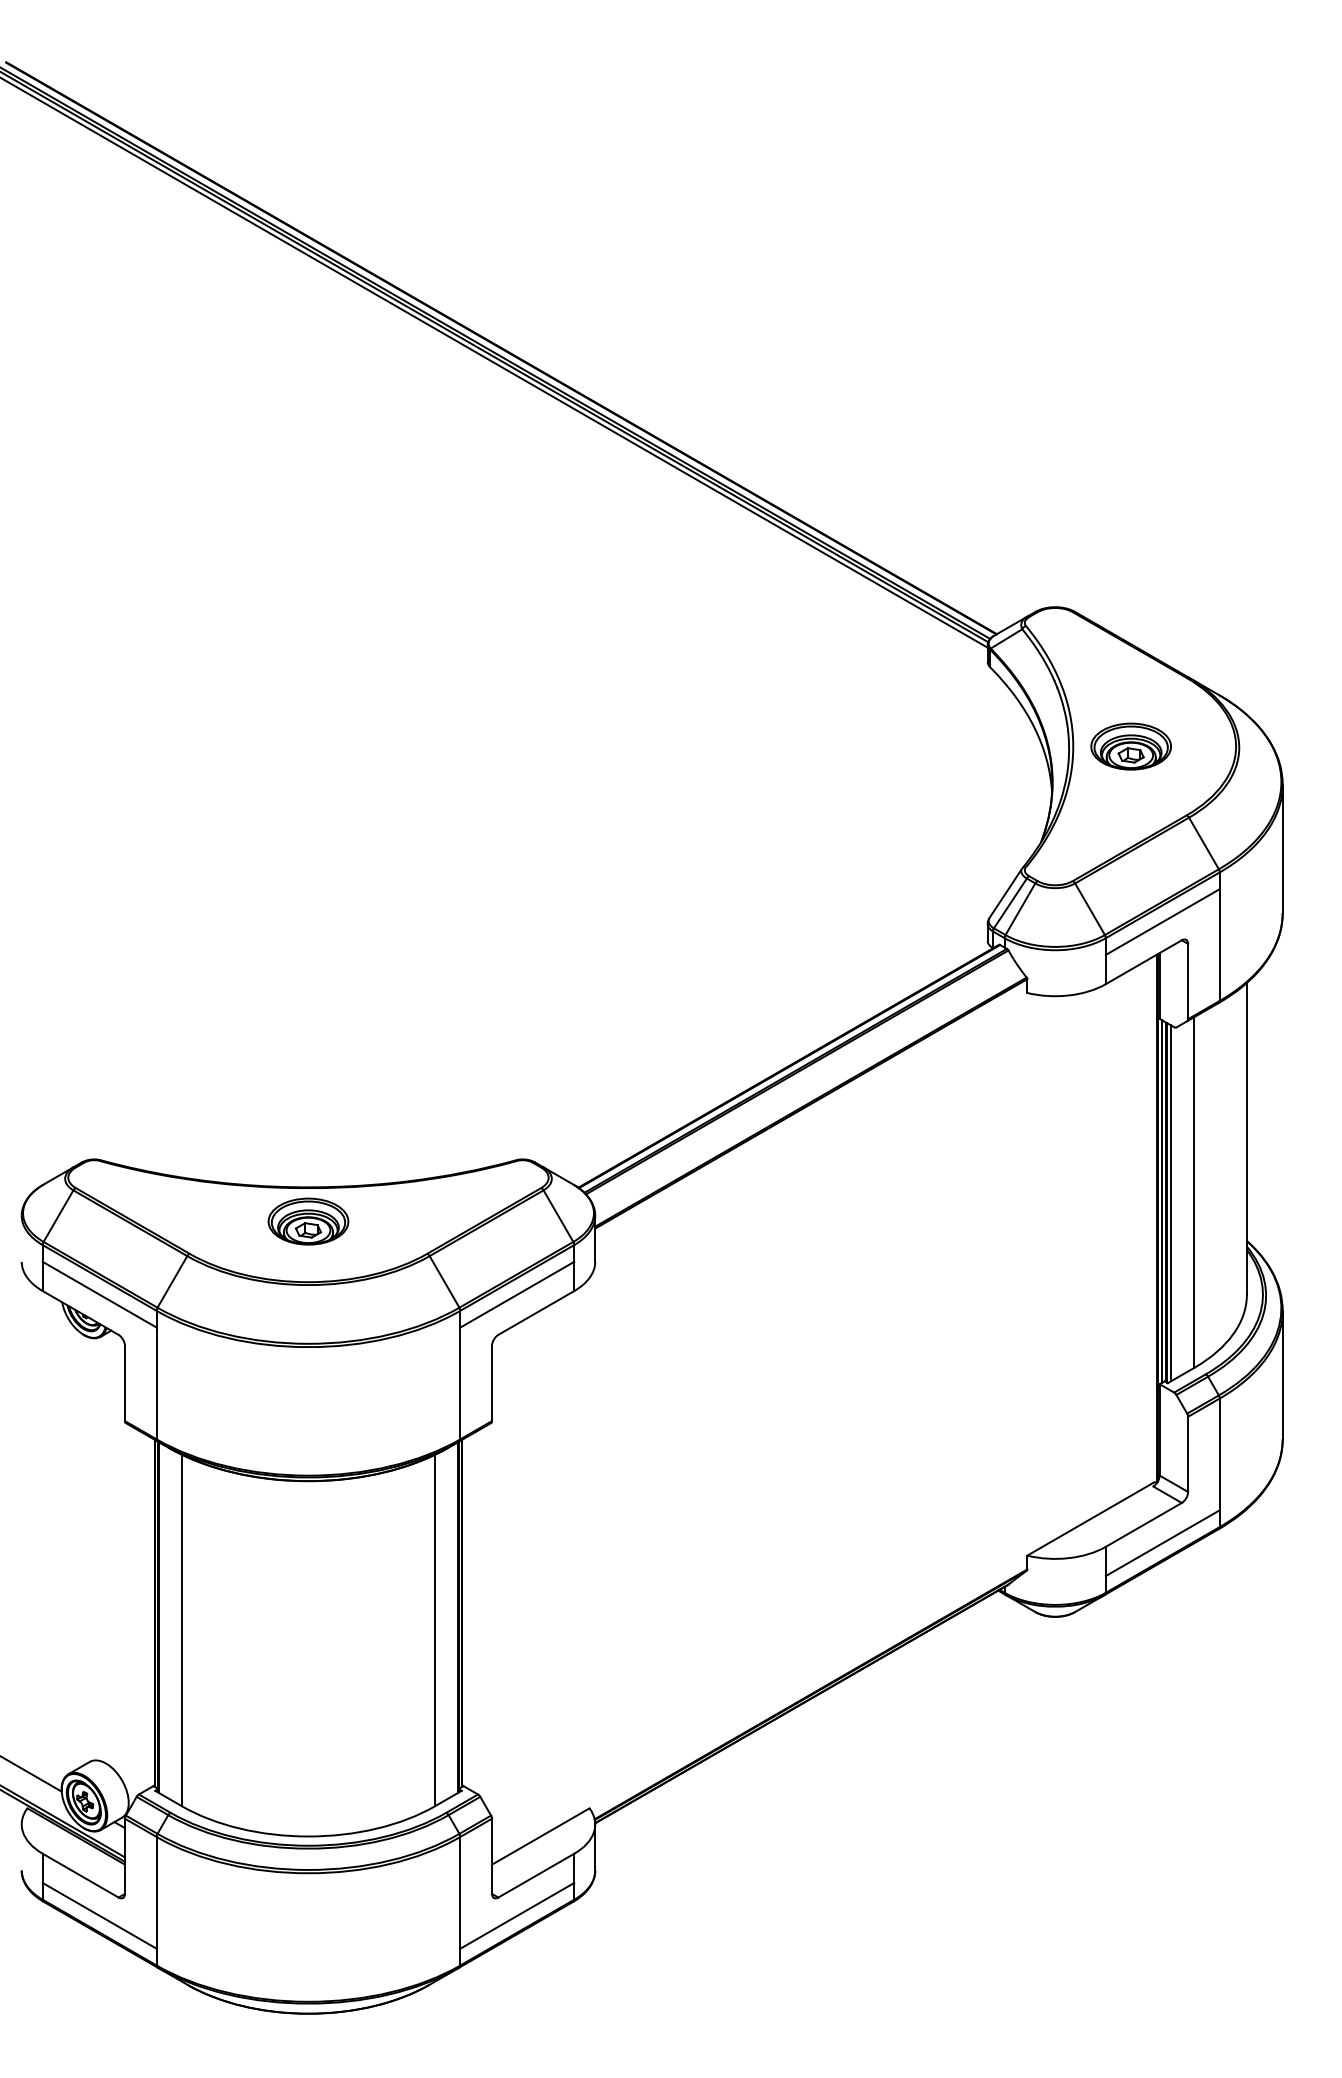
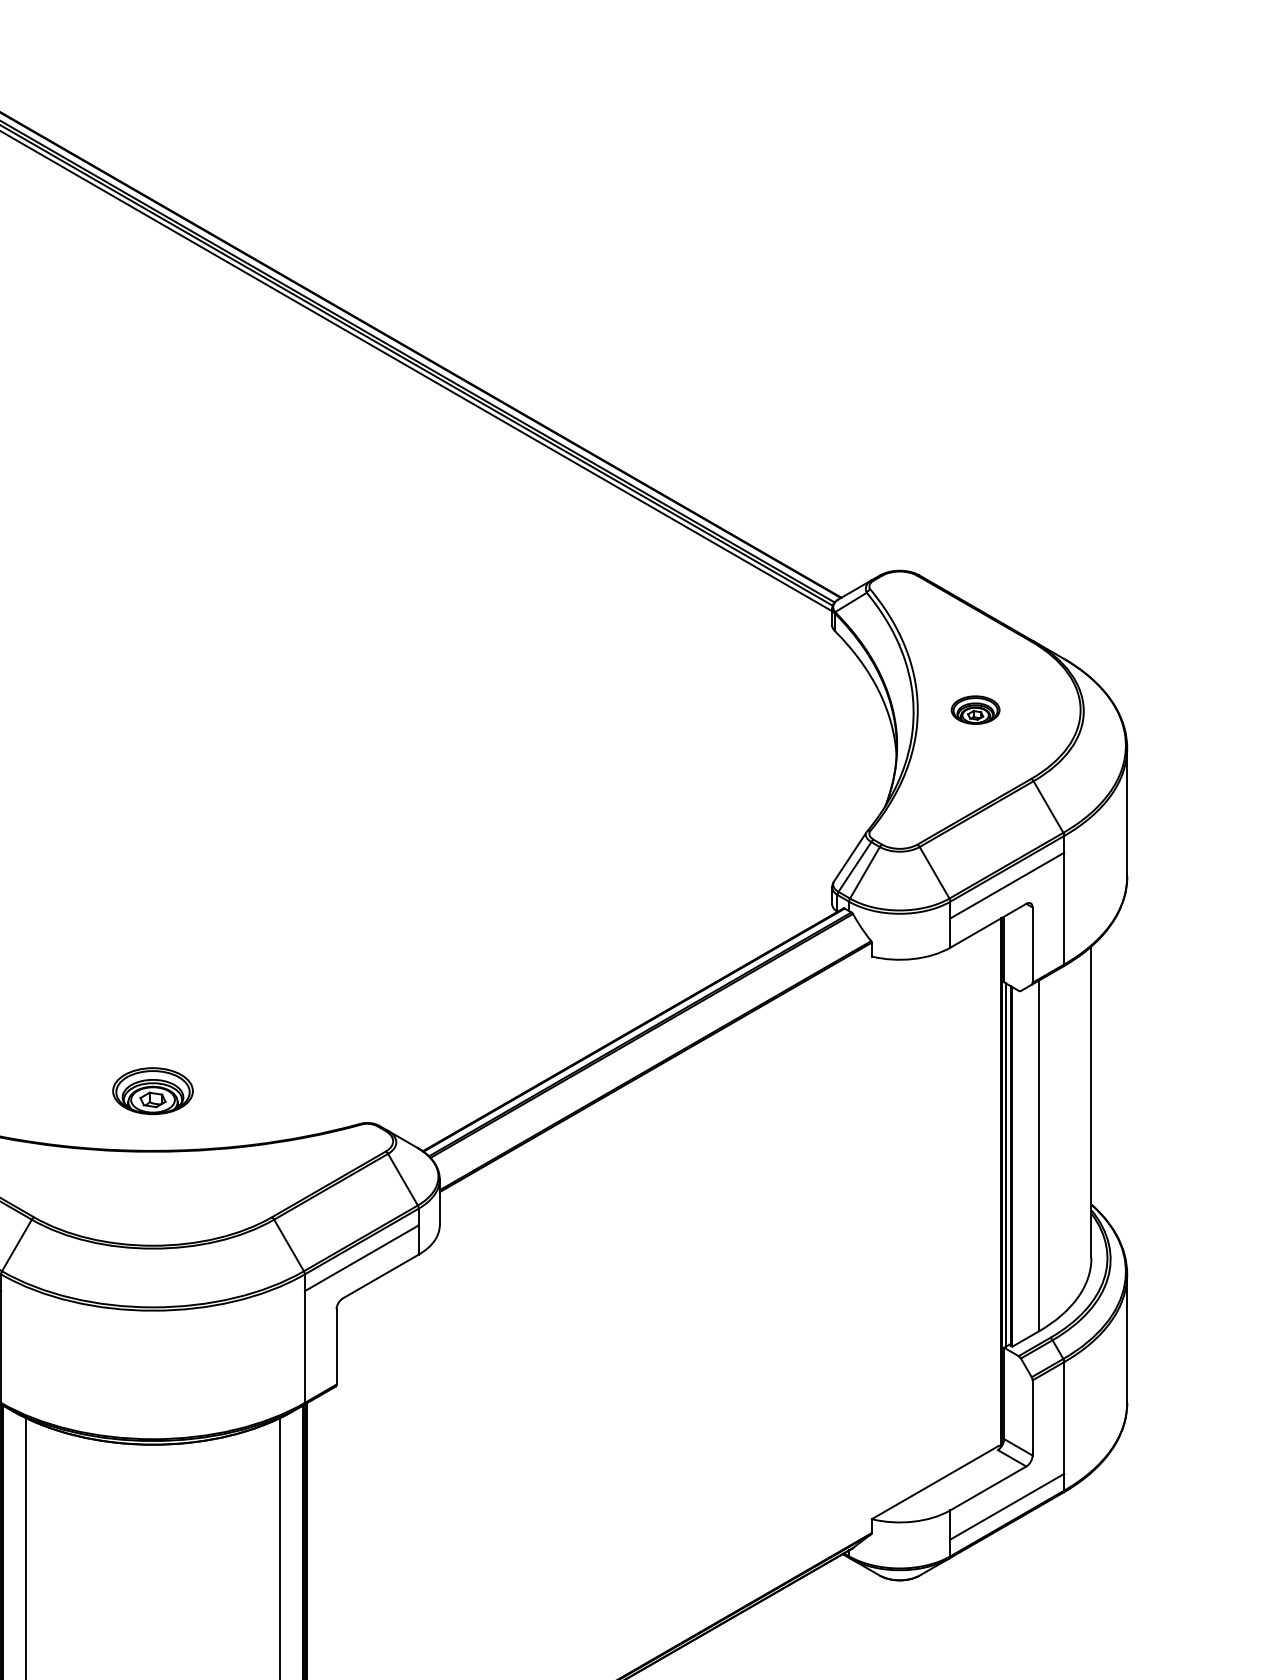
part: (1130, 746) -> (975, 710), size x0.6
line: (1171, 1203) -> (1016, 1167), removed
part: (308, 1221) -> (153, 1091), moved

